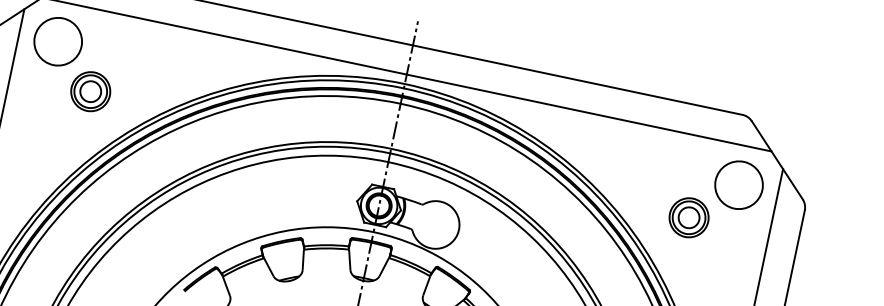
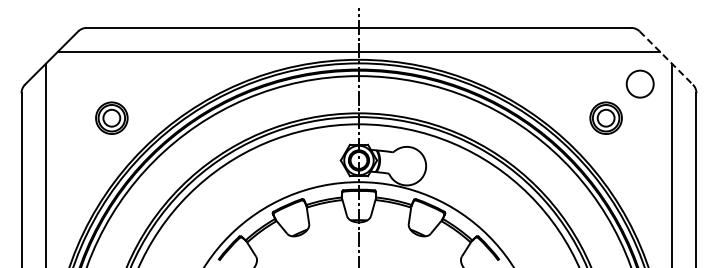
circle: (57, 42) -> (77, 84), removed
line: (777, 160) -> (666, 58), solid -> dashed
circle: (738, 184) -> (639, 83), size x0.7

